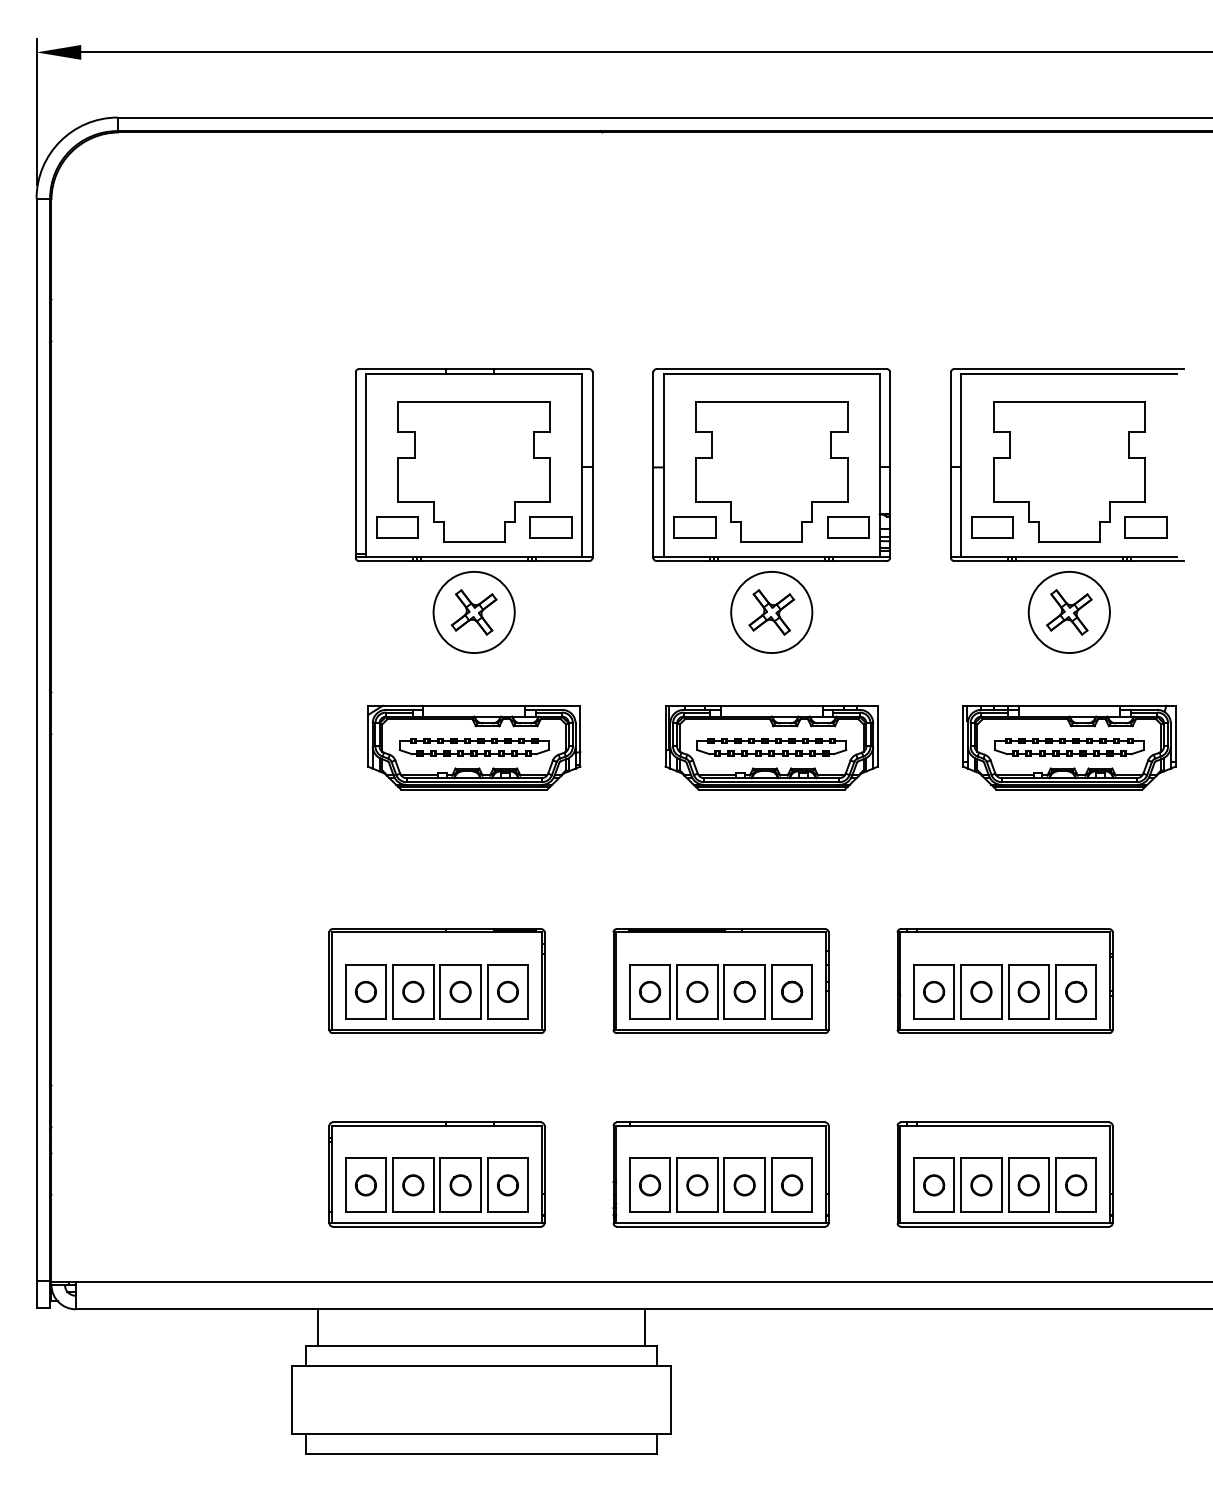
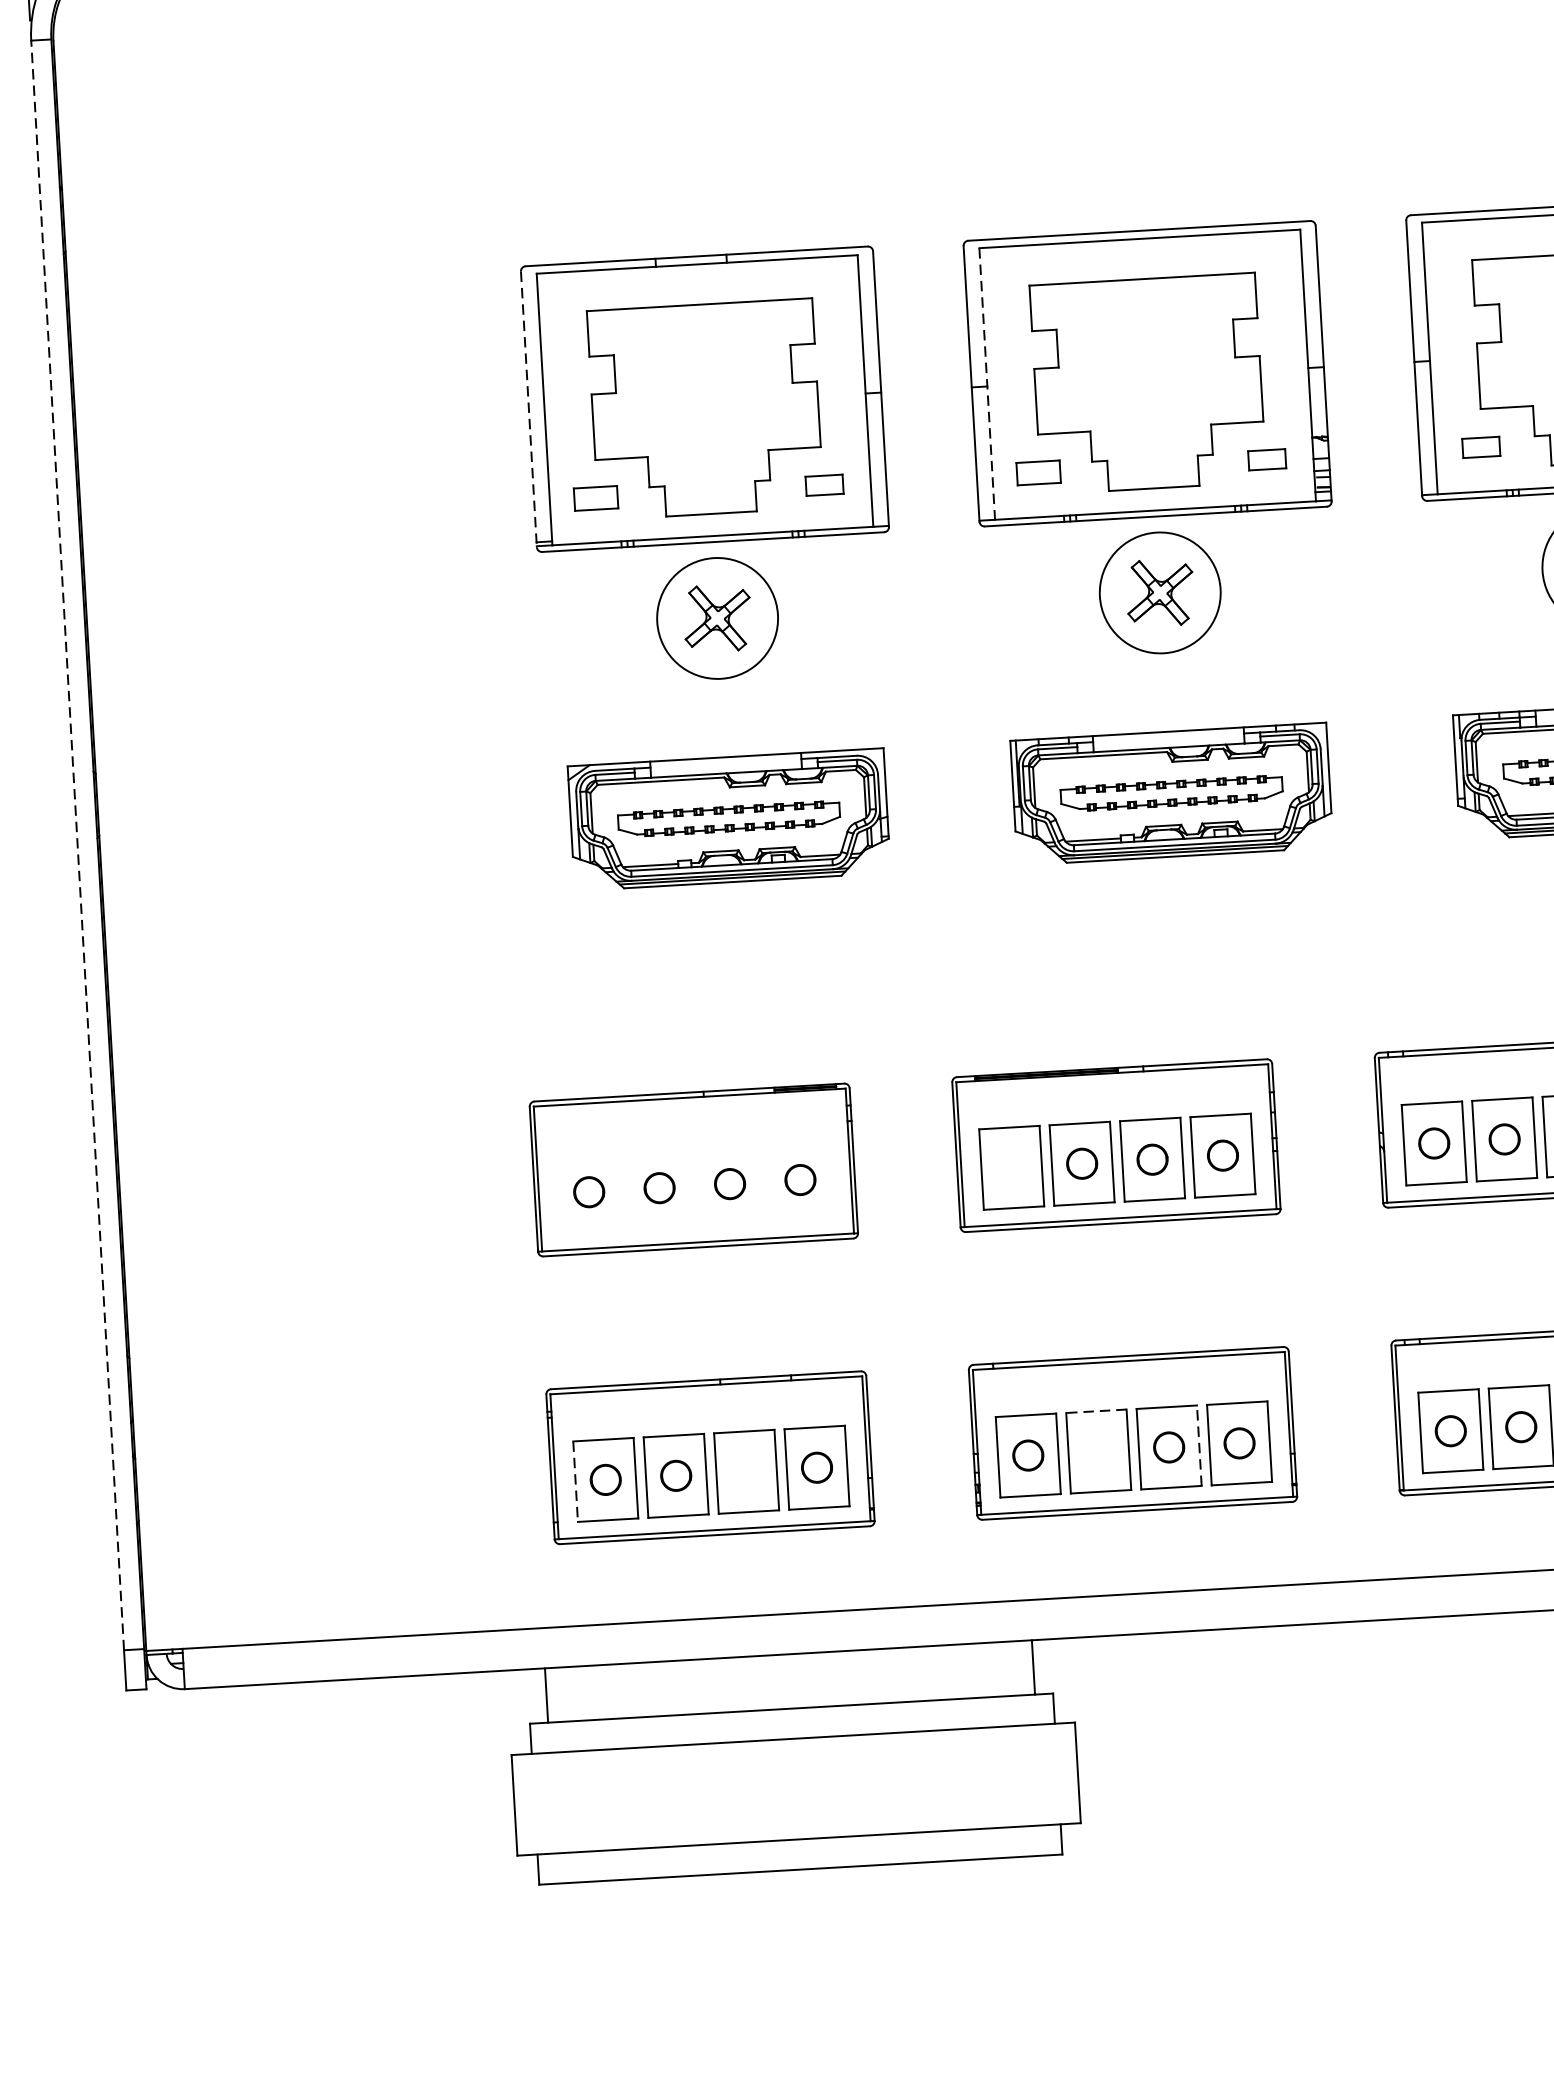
line: (355, 465) -> (528, 410), solid -> dashed
line: (663, 466) -> (986, 385), solid -> dashed
part: (397, 527) -> (596, 498), size x0.7
part: (550, 527) -> (823, 485), size x0.6
part: (694, 527) -> (1038, 473), size x0.7
part: (848, 527) -> (1267, 460), size x0.6
part: (992, 527) -> (1481, 447), size x0.6
line: (36, 739) -> (77, 844), solid -> dashed
part: (436, 991) -> (694, 1185), removed
circle: (650, 991) -> (1012, 1167), removed
line: (696, 1158) -> (1095, 1411), solid -> dashed
line: (765, 1184) -> (1199, 1444), solid -> dashed
line: (345, 1185) -> (575, 1481), solid -> dashed
circle: (460, 1185) -> (746, 1472), removed
circle: (697, 1185) -> (1098, 1451), removed

